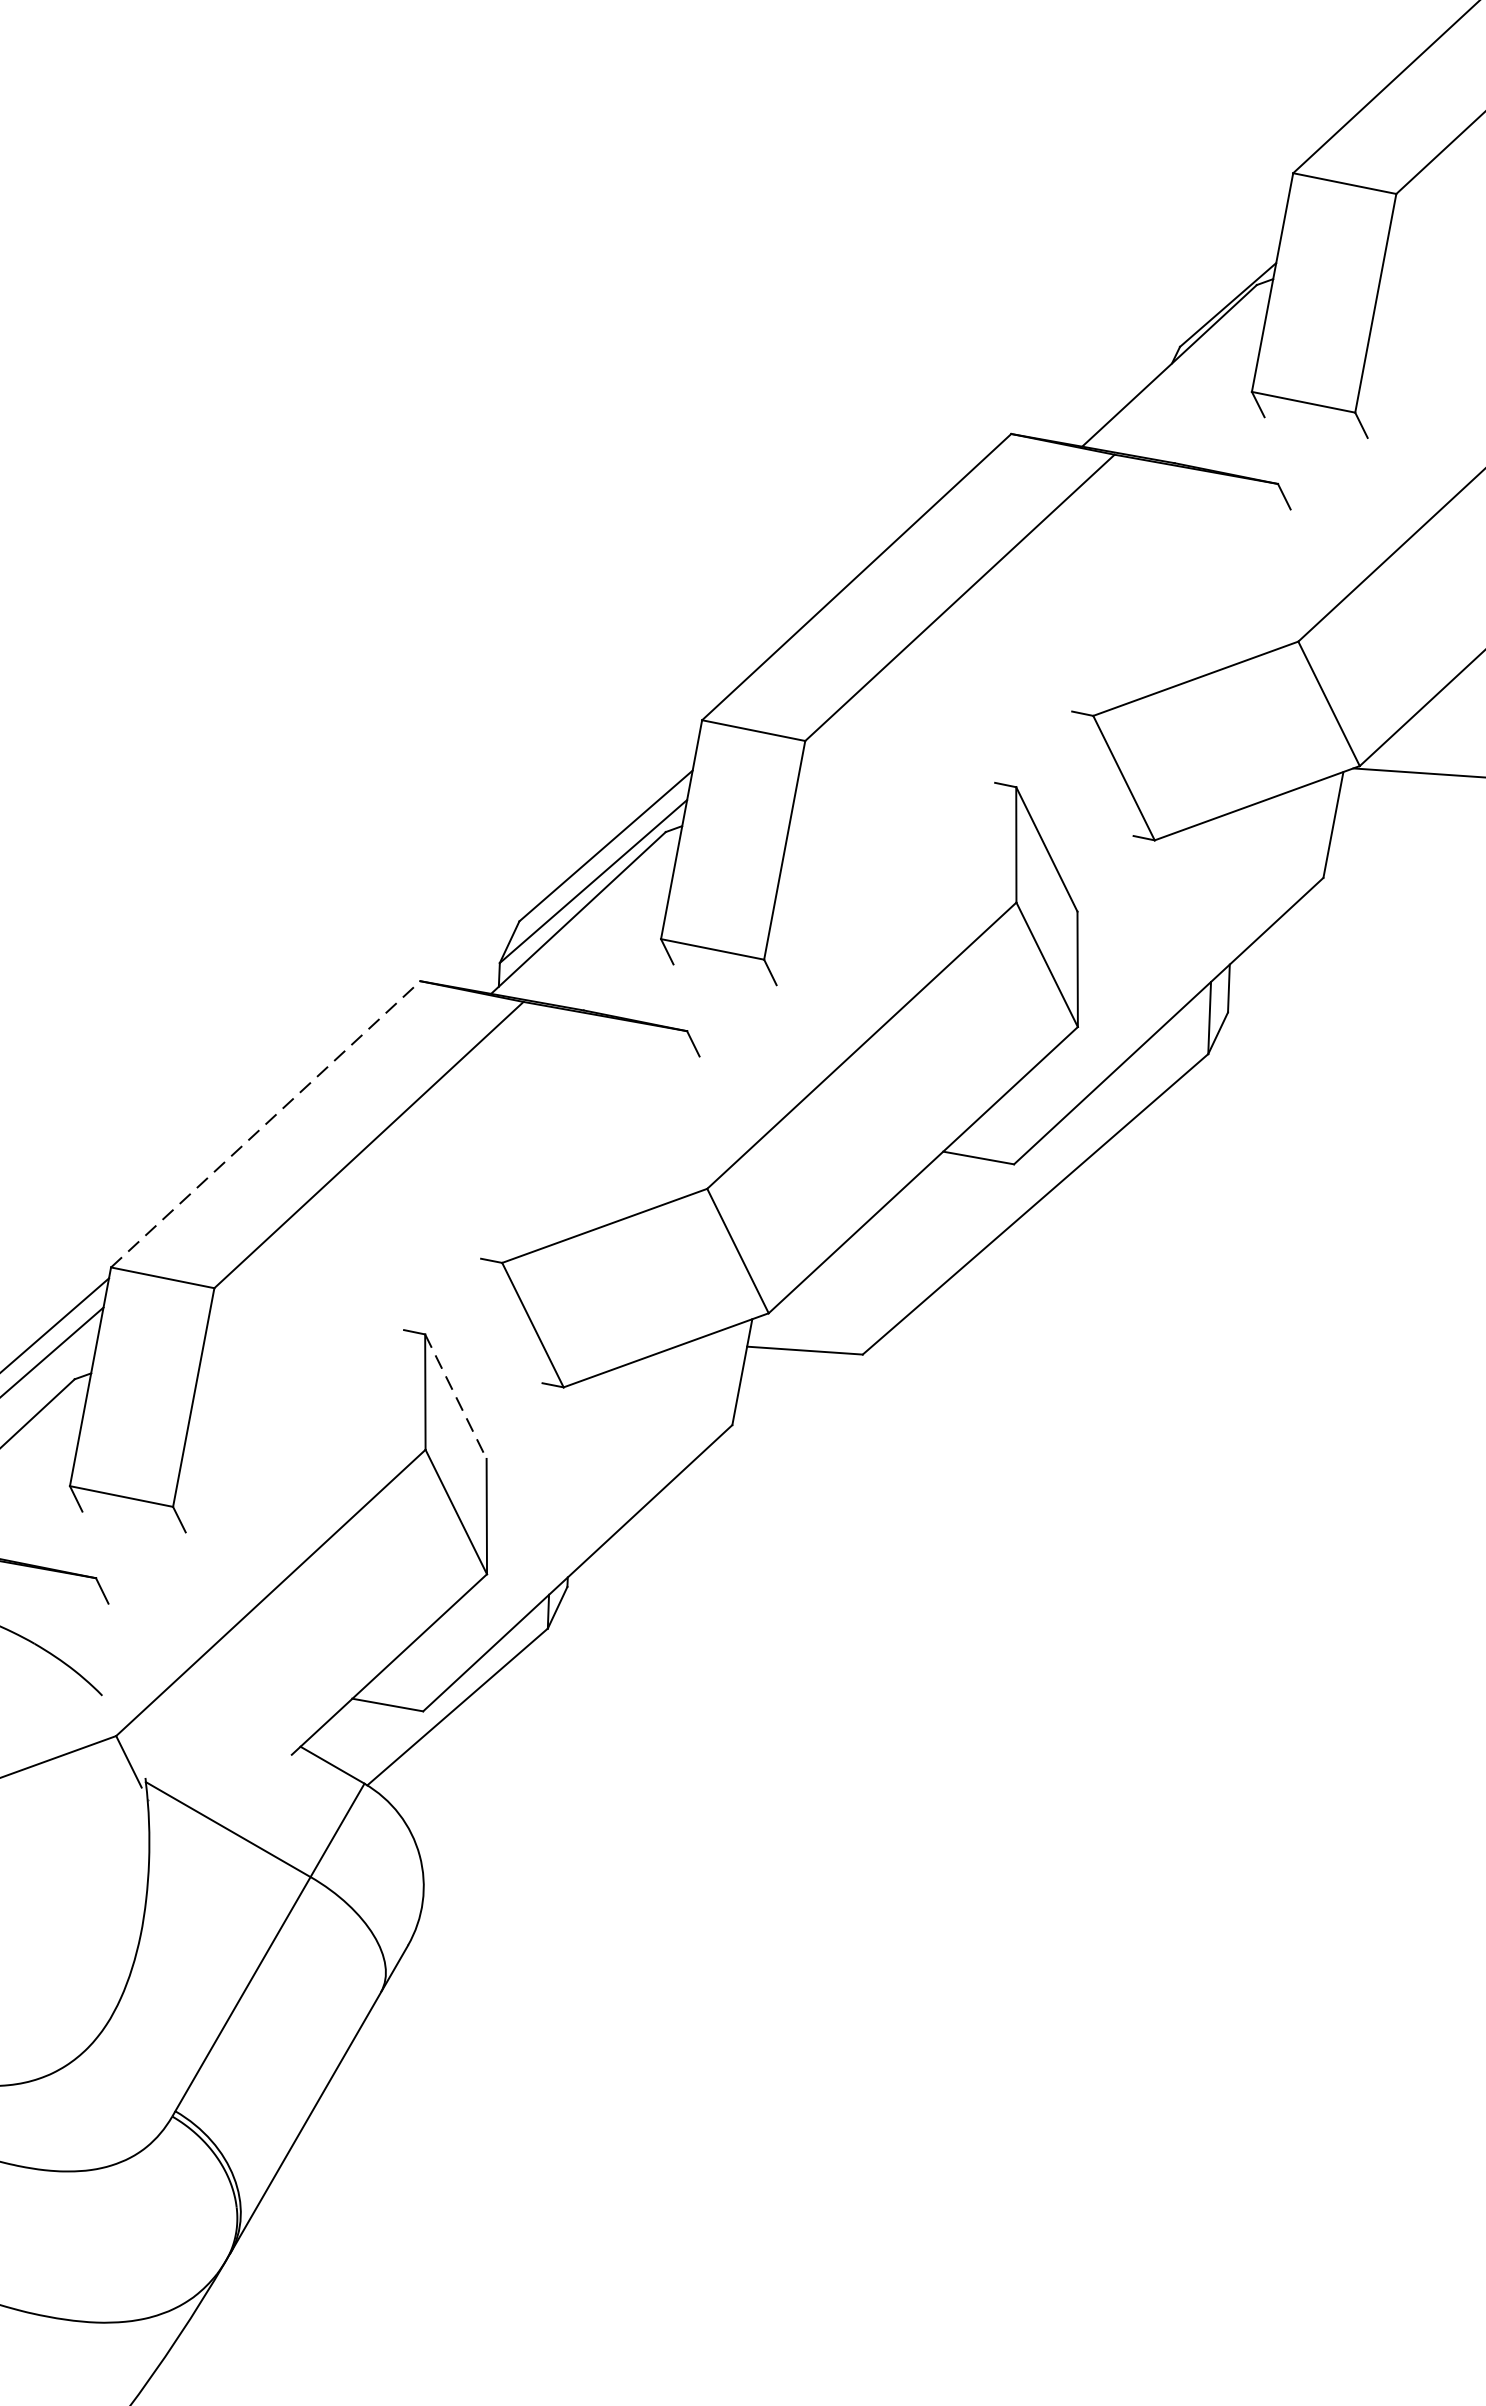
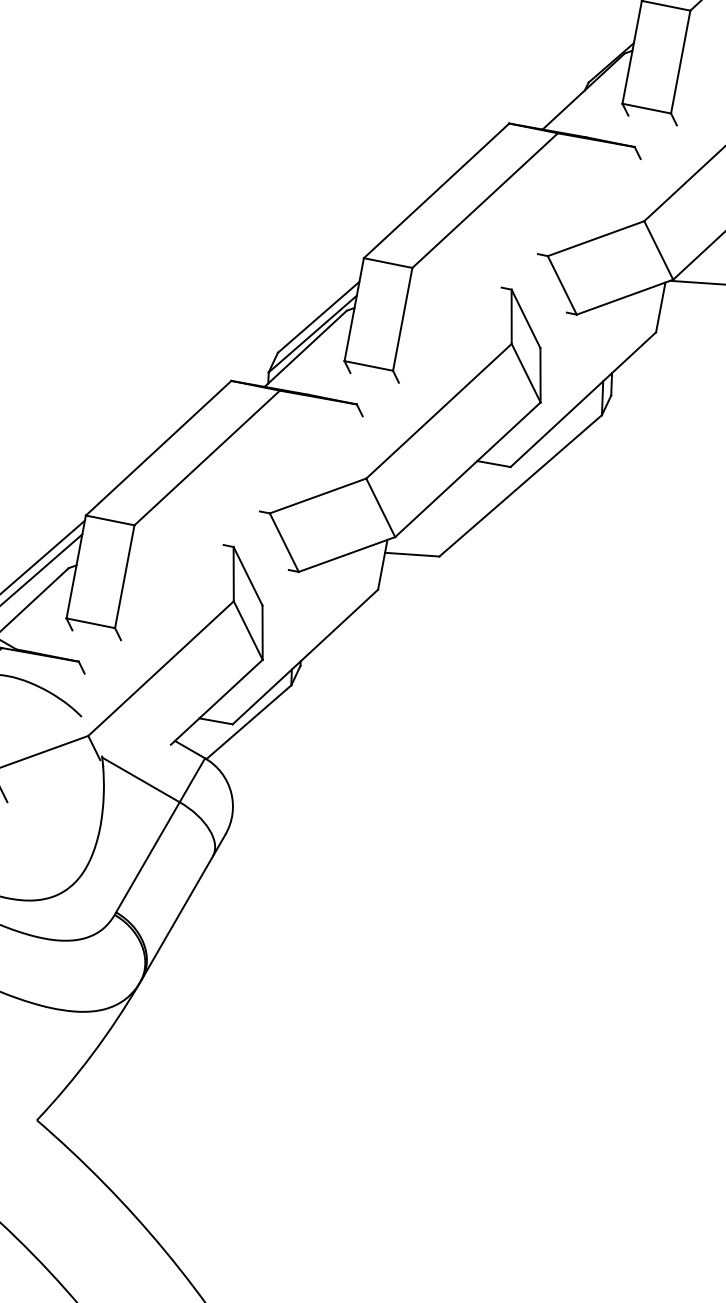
line: (267, 1122) -> (159, 447), dashed -> solid
line: (456, 1397) -> (248, 576), dashed -> solid

